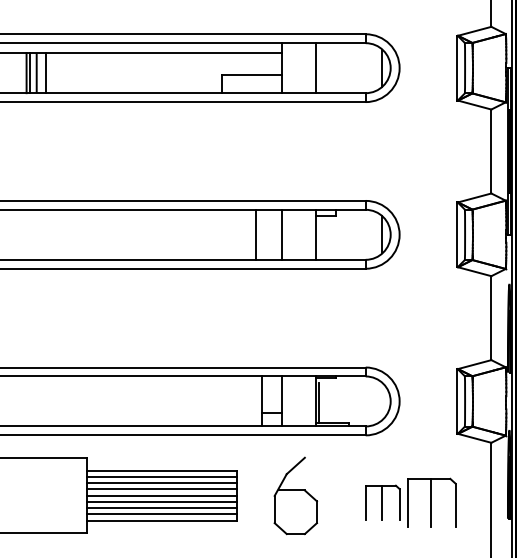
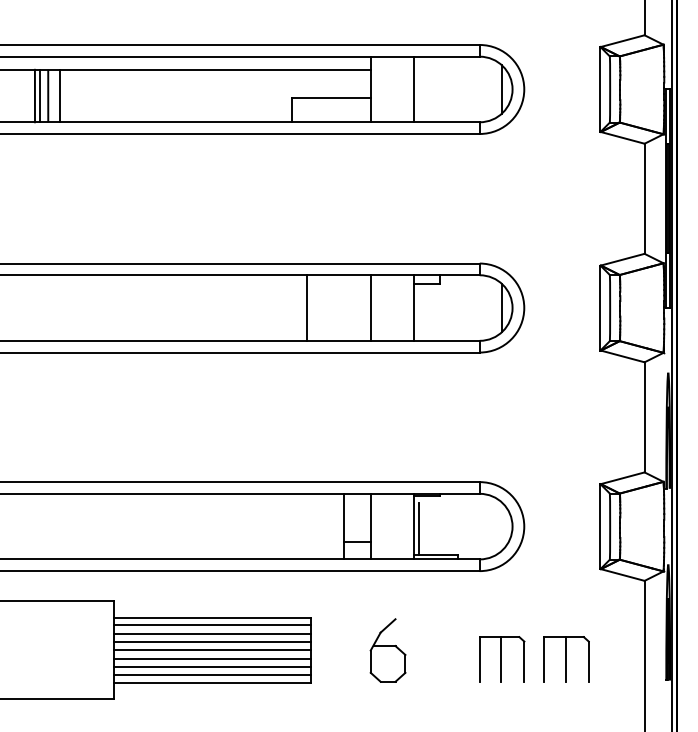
line: (256, 234) -> (307, 307), moved
part: (295, 495) -> (387, 650), size x0.62
part: (431, 502) -> (566, 659), size x0.71

